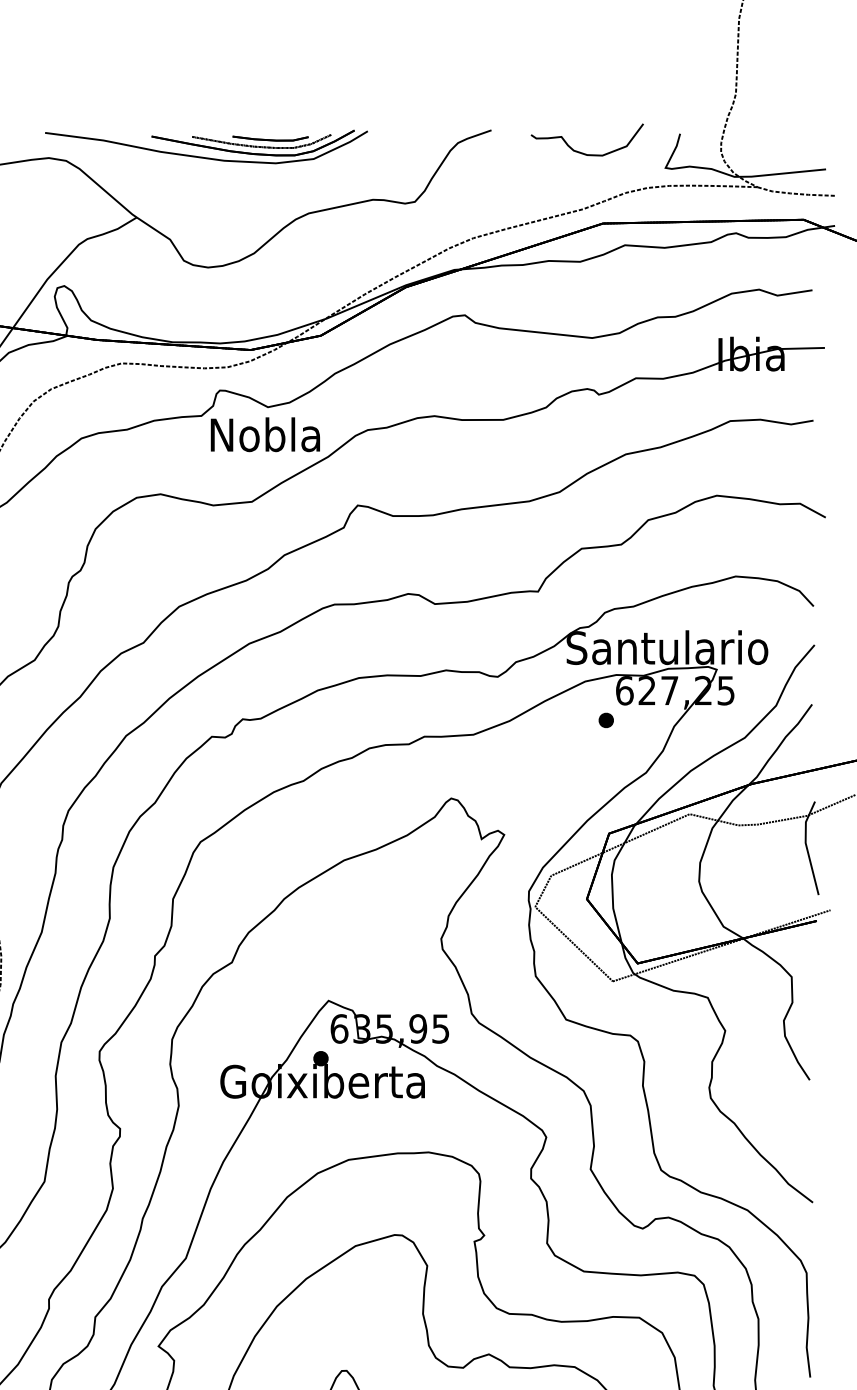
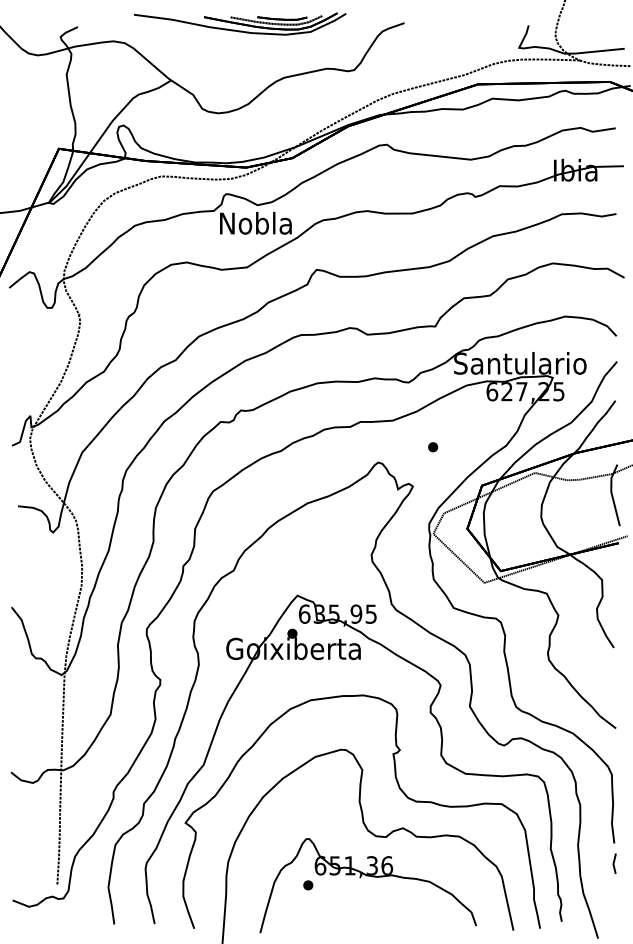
part: (207, 146) -> (240, 23), moved
curve: (584, 152) -> (465, 37), removed
part: (606, 720) -> (433, 447), moved

